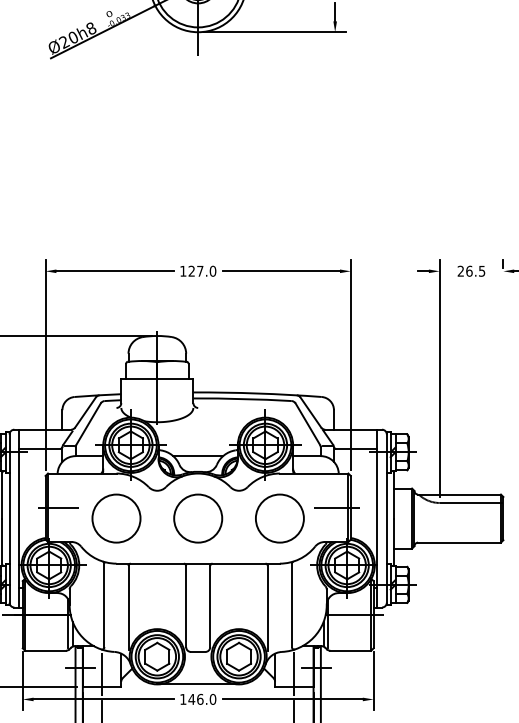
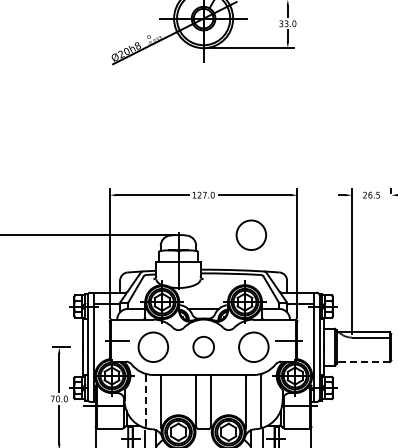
circle: (274, 335) -> (250, 234), added
circle: (198, 517) -> (203, 346), size x0.7
line: (458, 543) -> (363, 362), solid -> dashed
line: (103, 605) -> (145, 400), solid -> dashed

